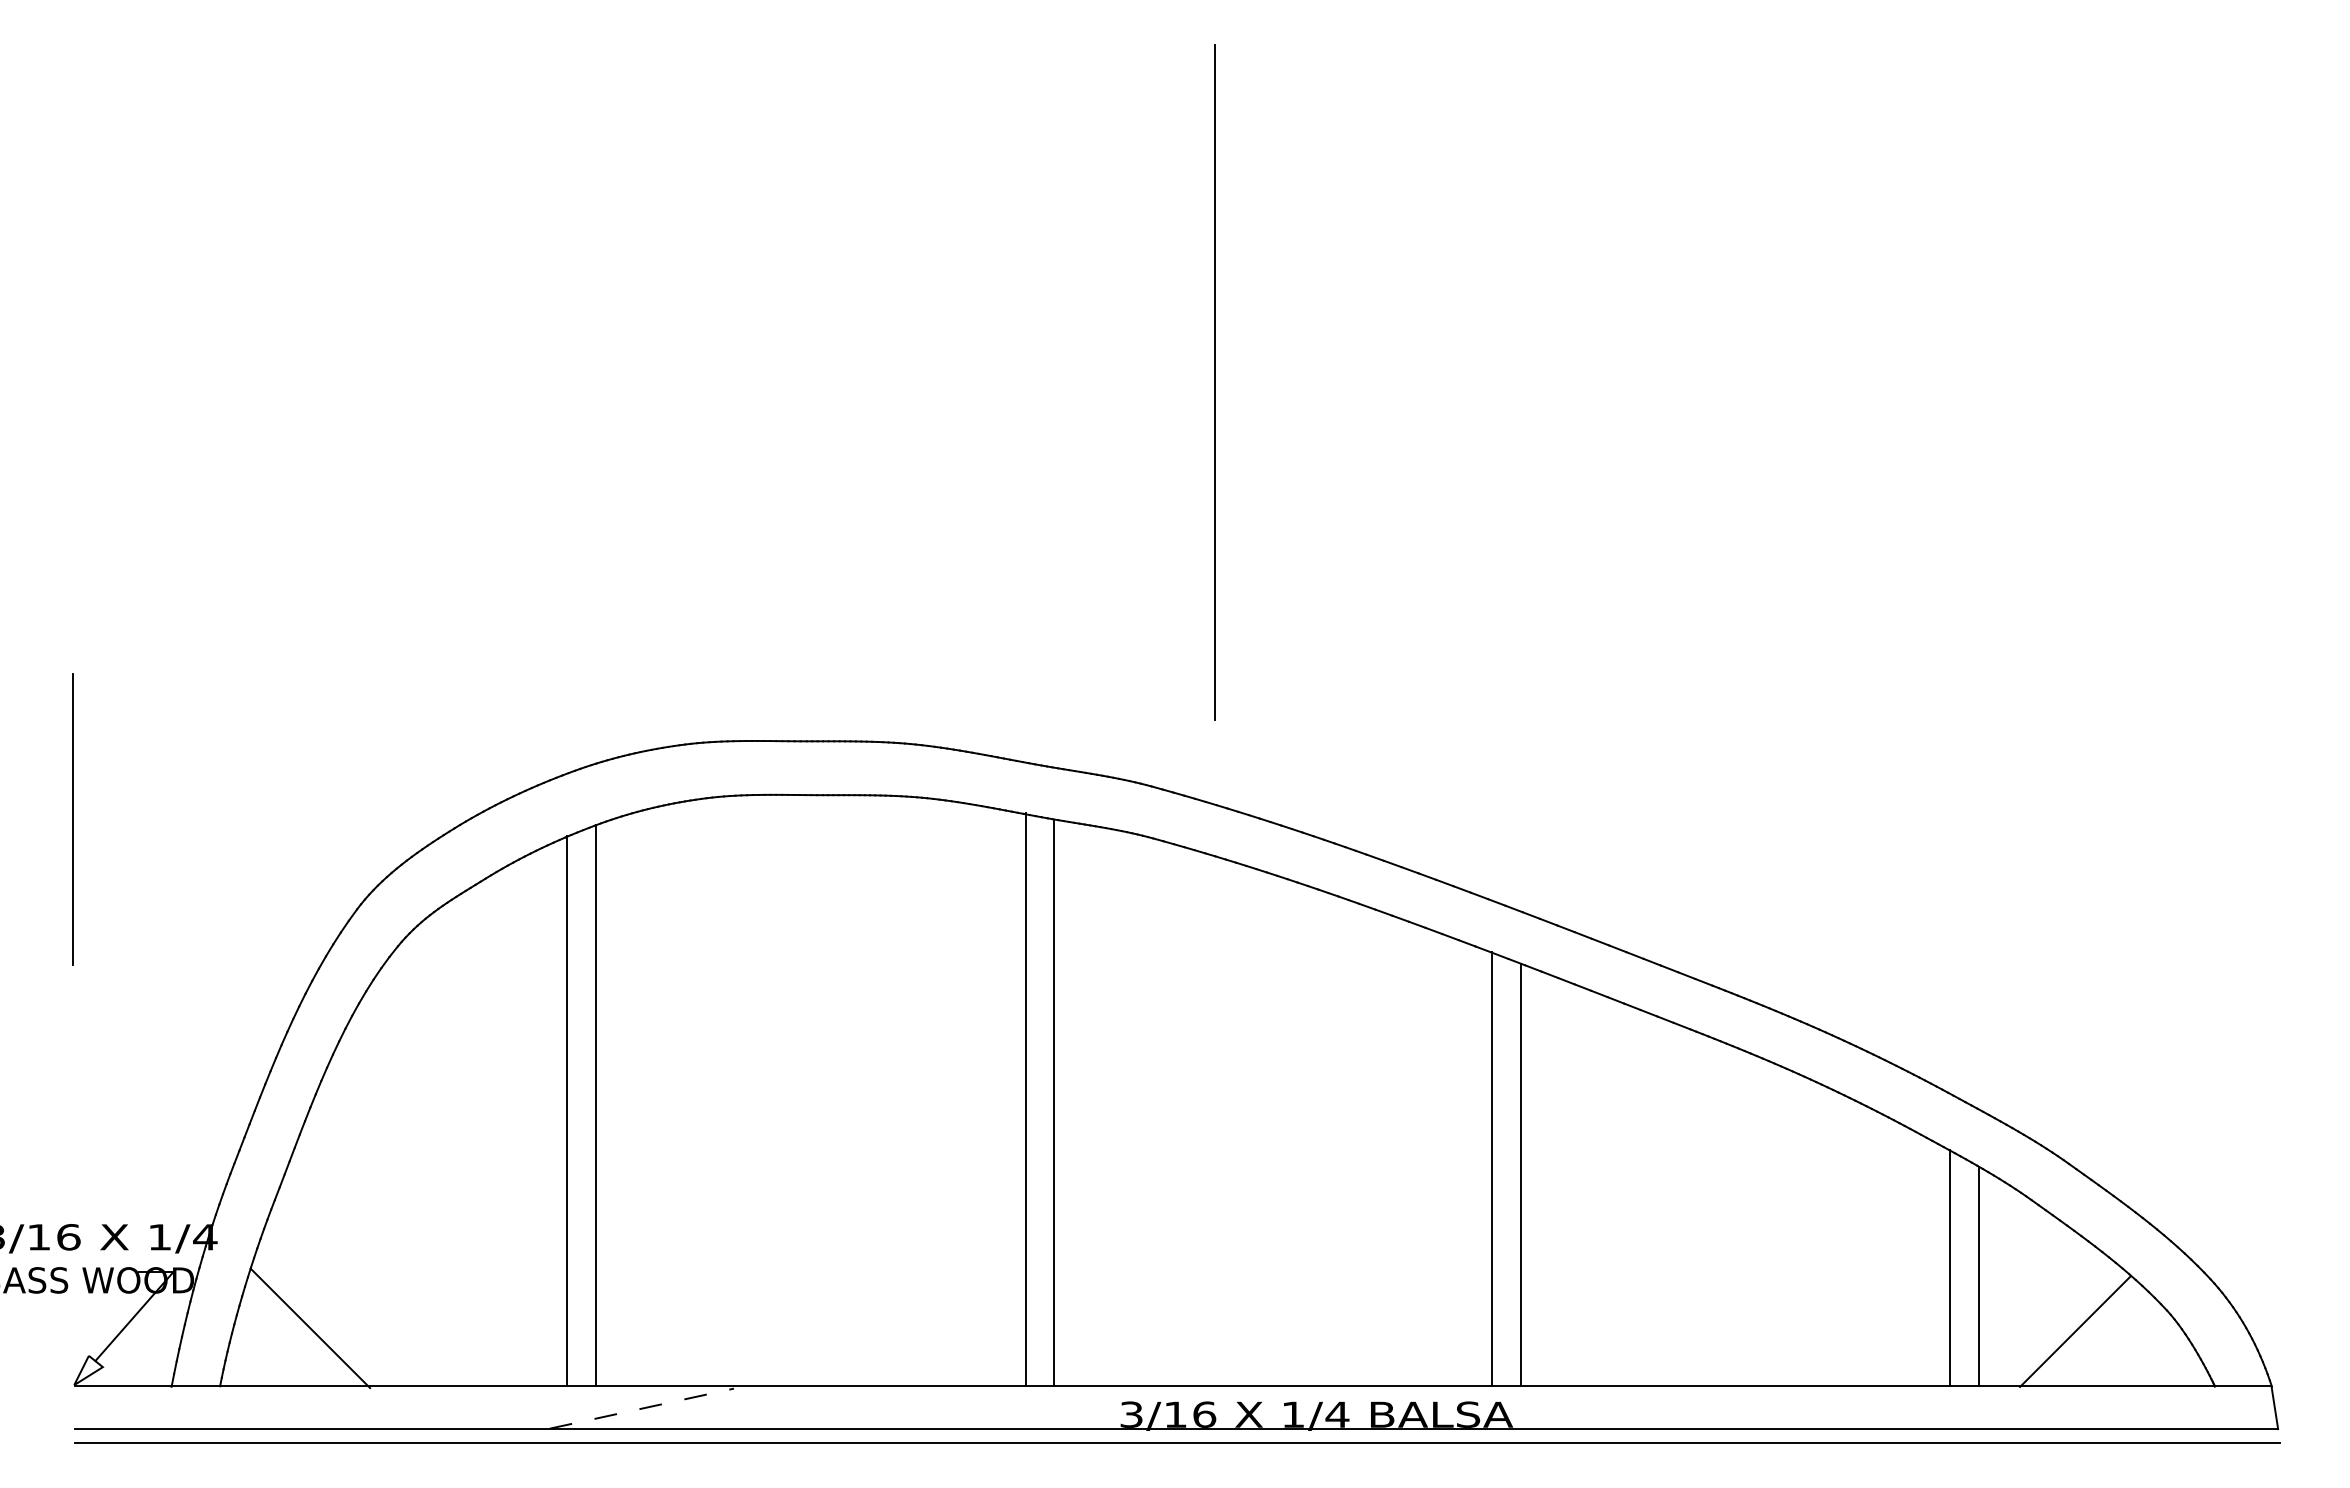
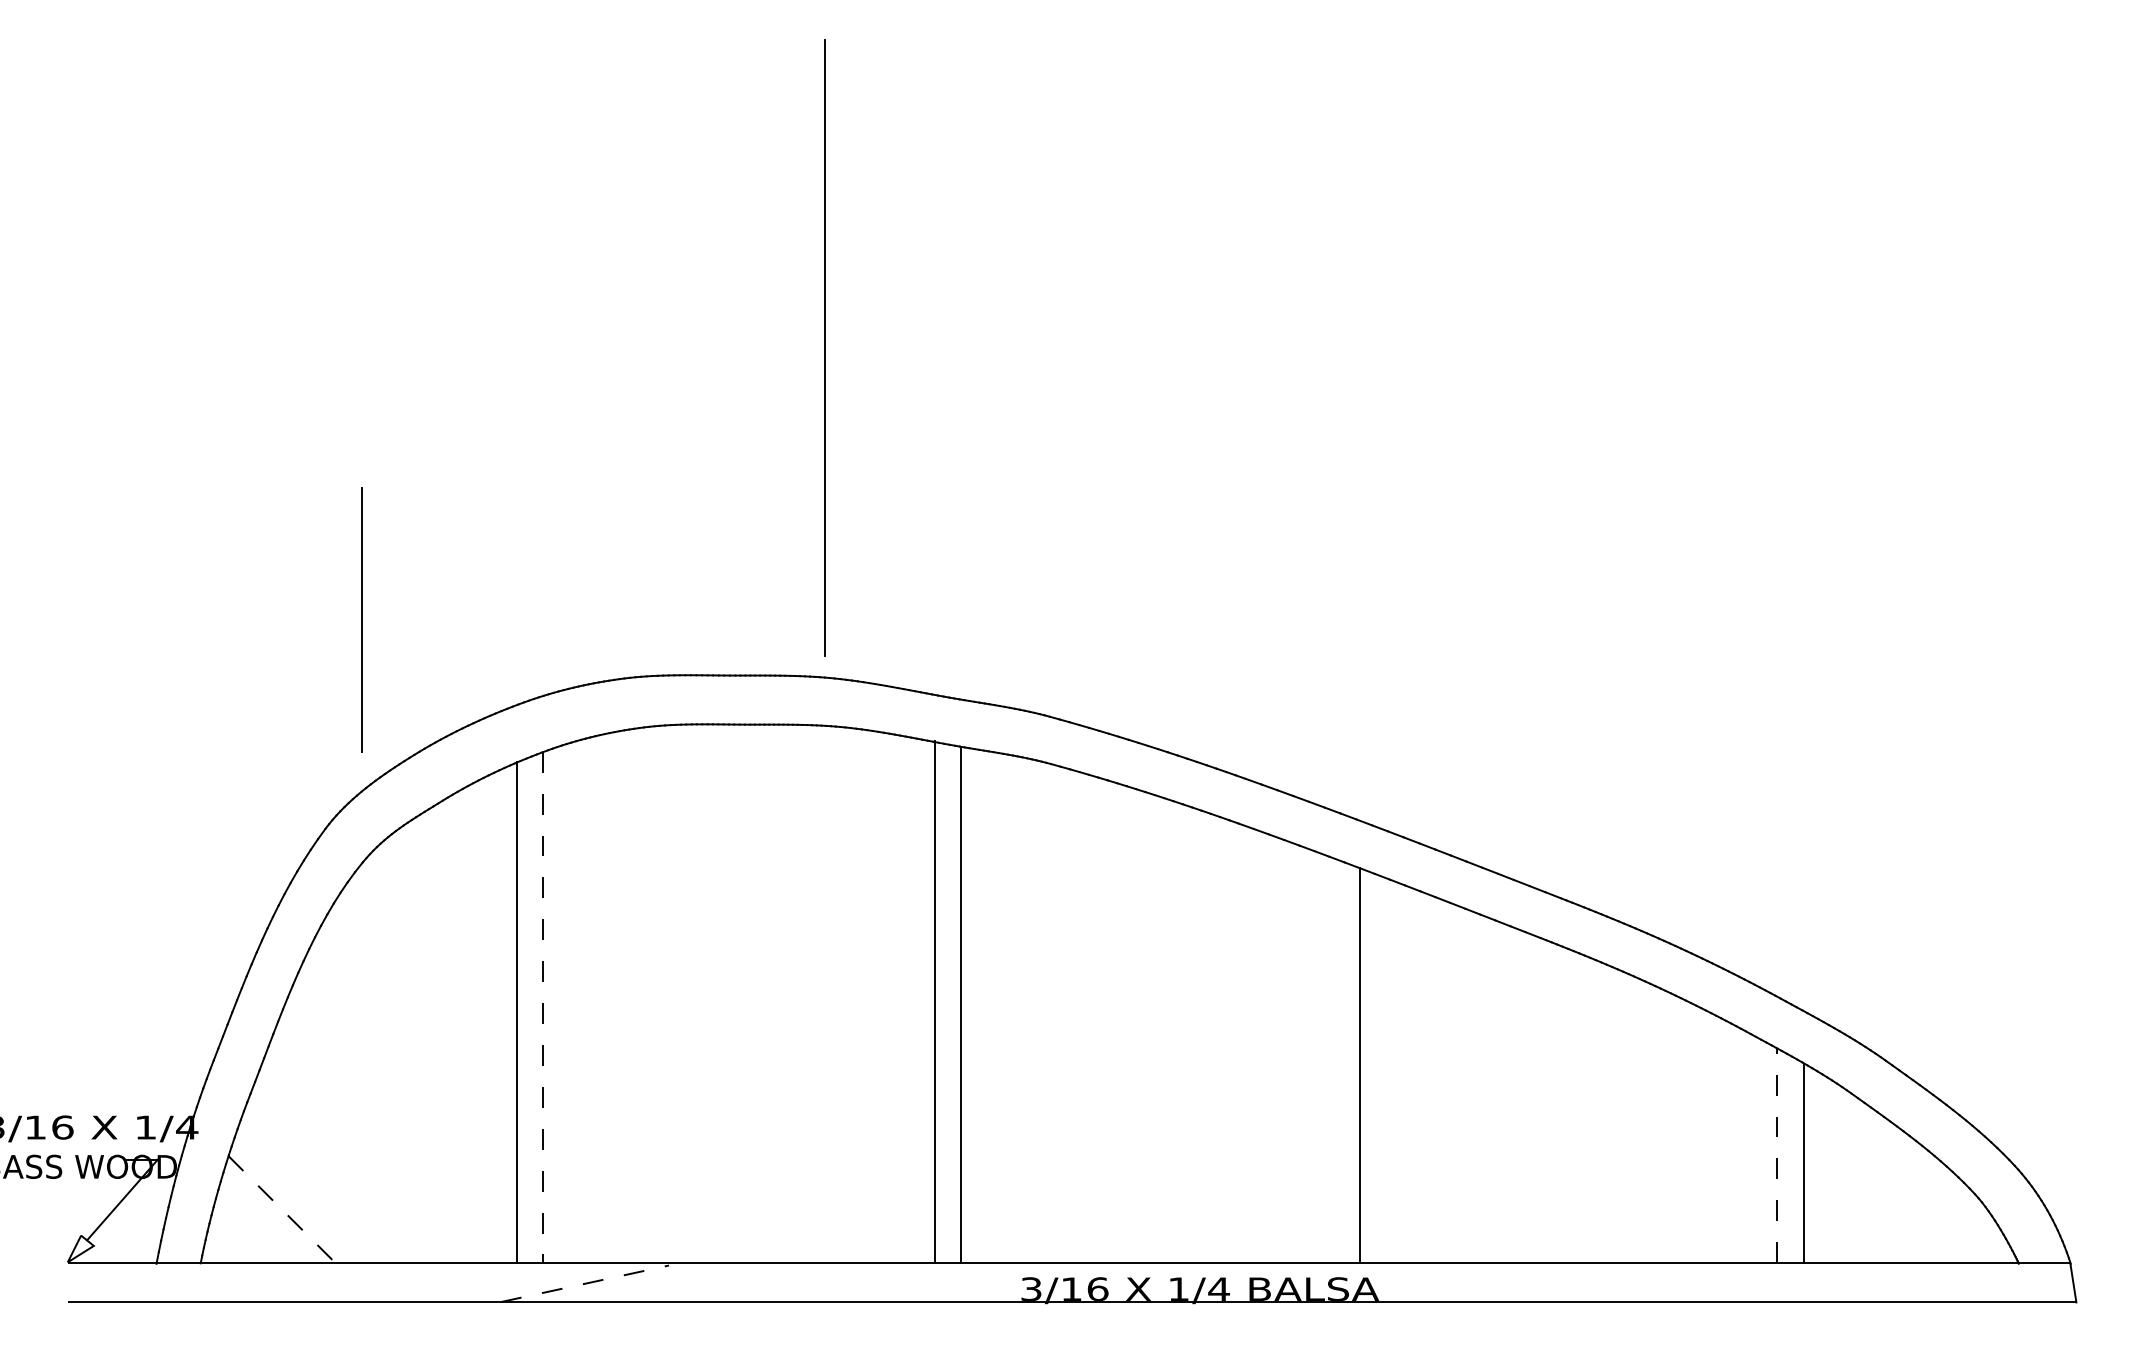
line: (1214, 382) -> (824, 348), moved
line: (72, 819) -> (361, 620), moved
line: (595, 1105) -> (542, 1007), solid -> dashed
line: (1521, 1174) -> (1386, 1070), removed
line: (1950, 1268) -> (1777, 1156), solid -> dashed
line: (310, 1328) -> (283, 1210), solid -> dashed
line: (2075, 1331) -> (1891, 1213), removed
line: (1177, 1443) -> (1073, 1315), removed

